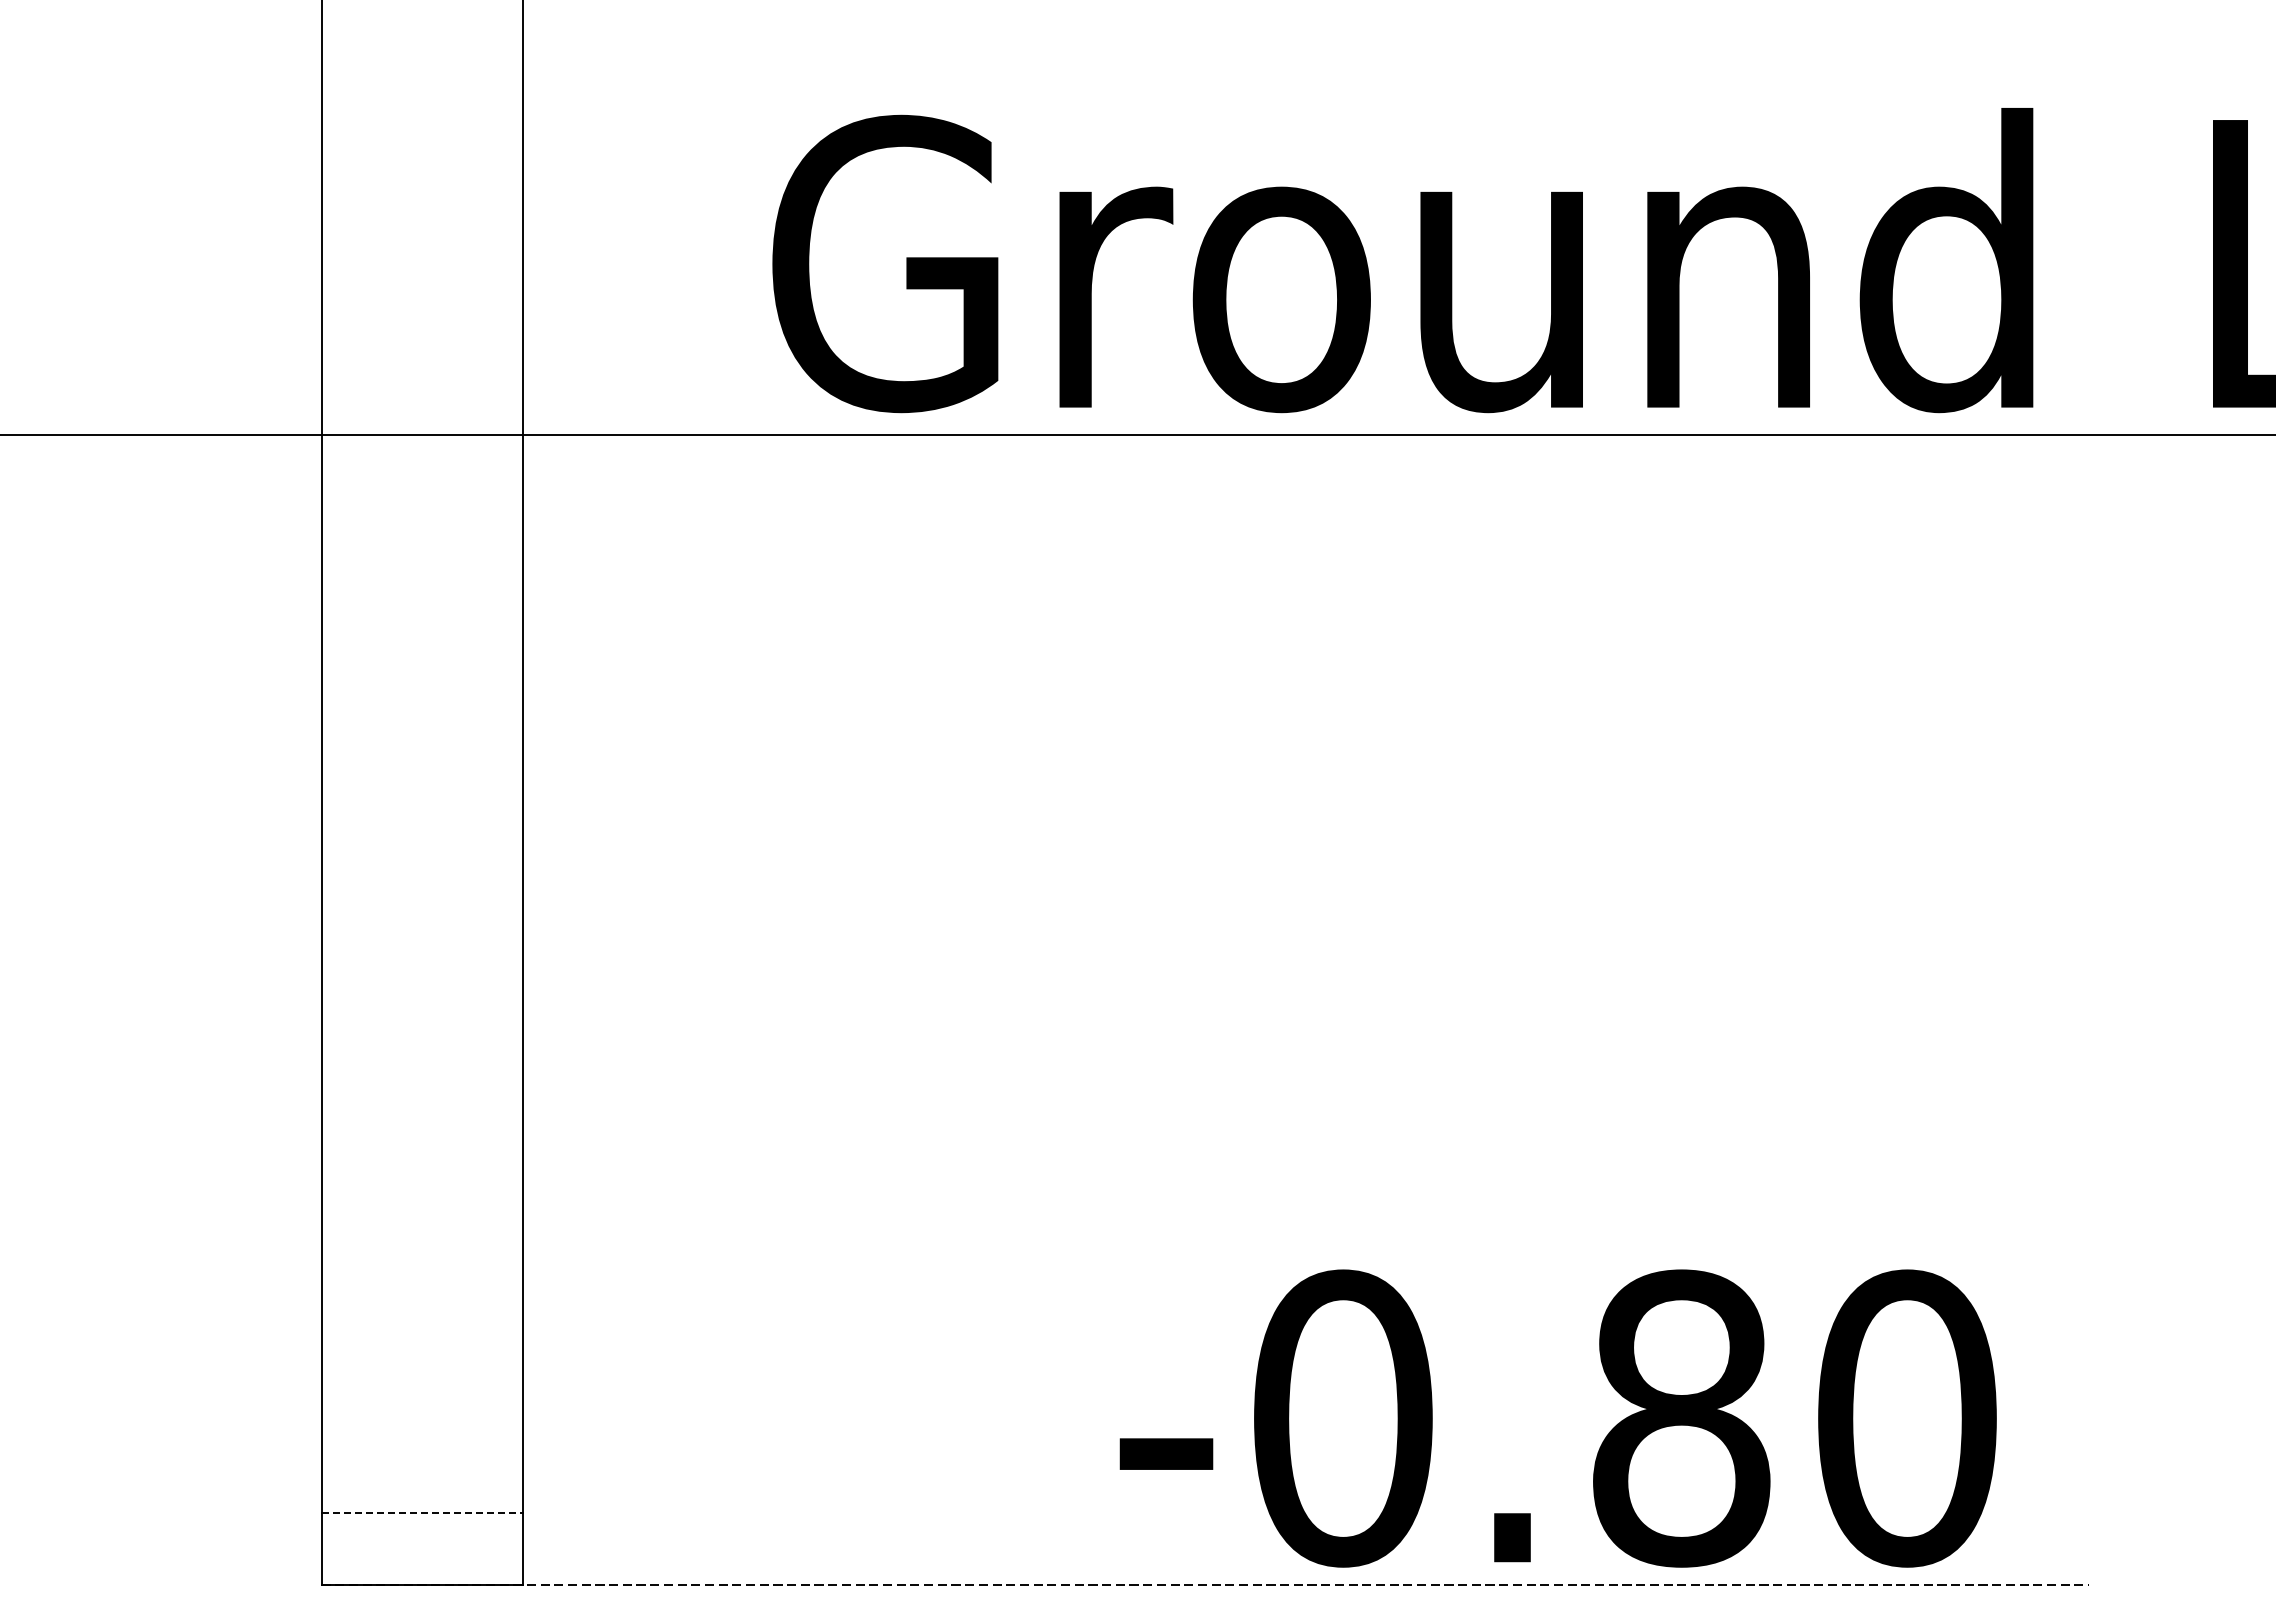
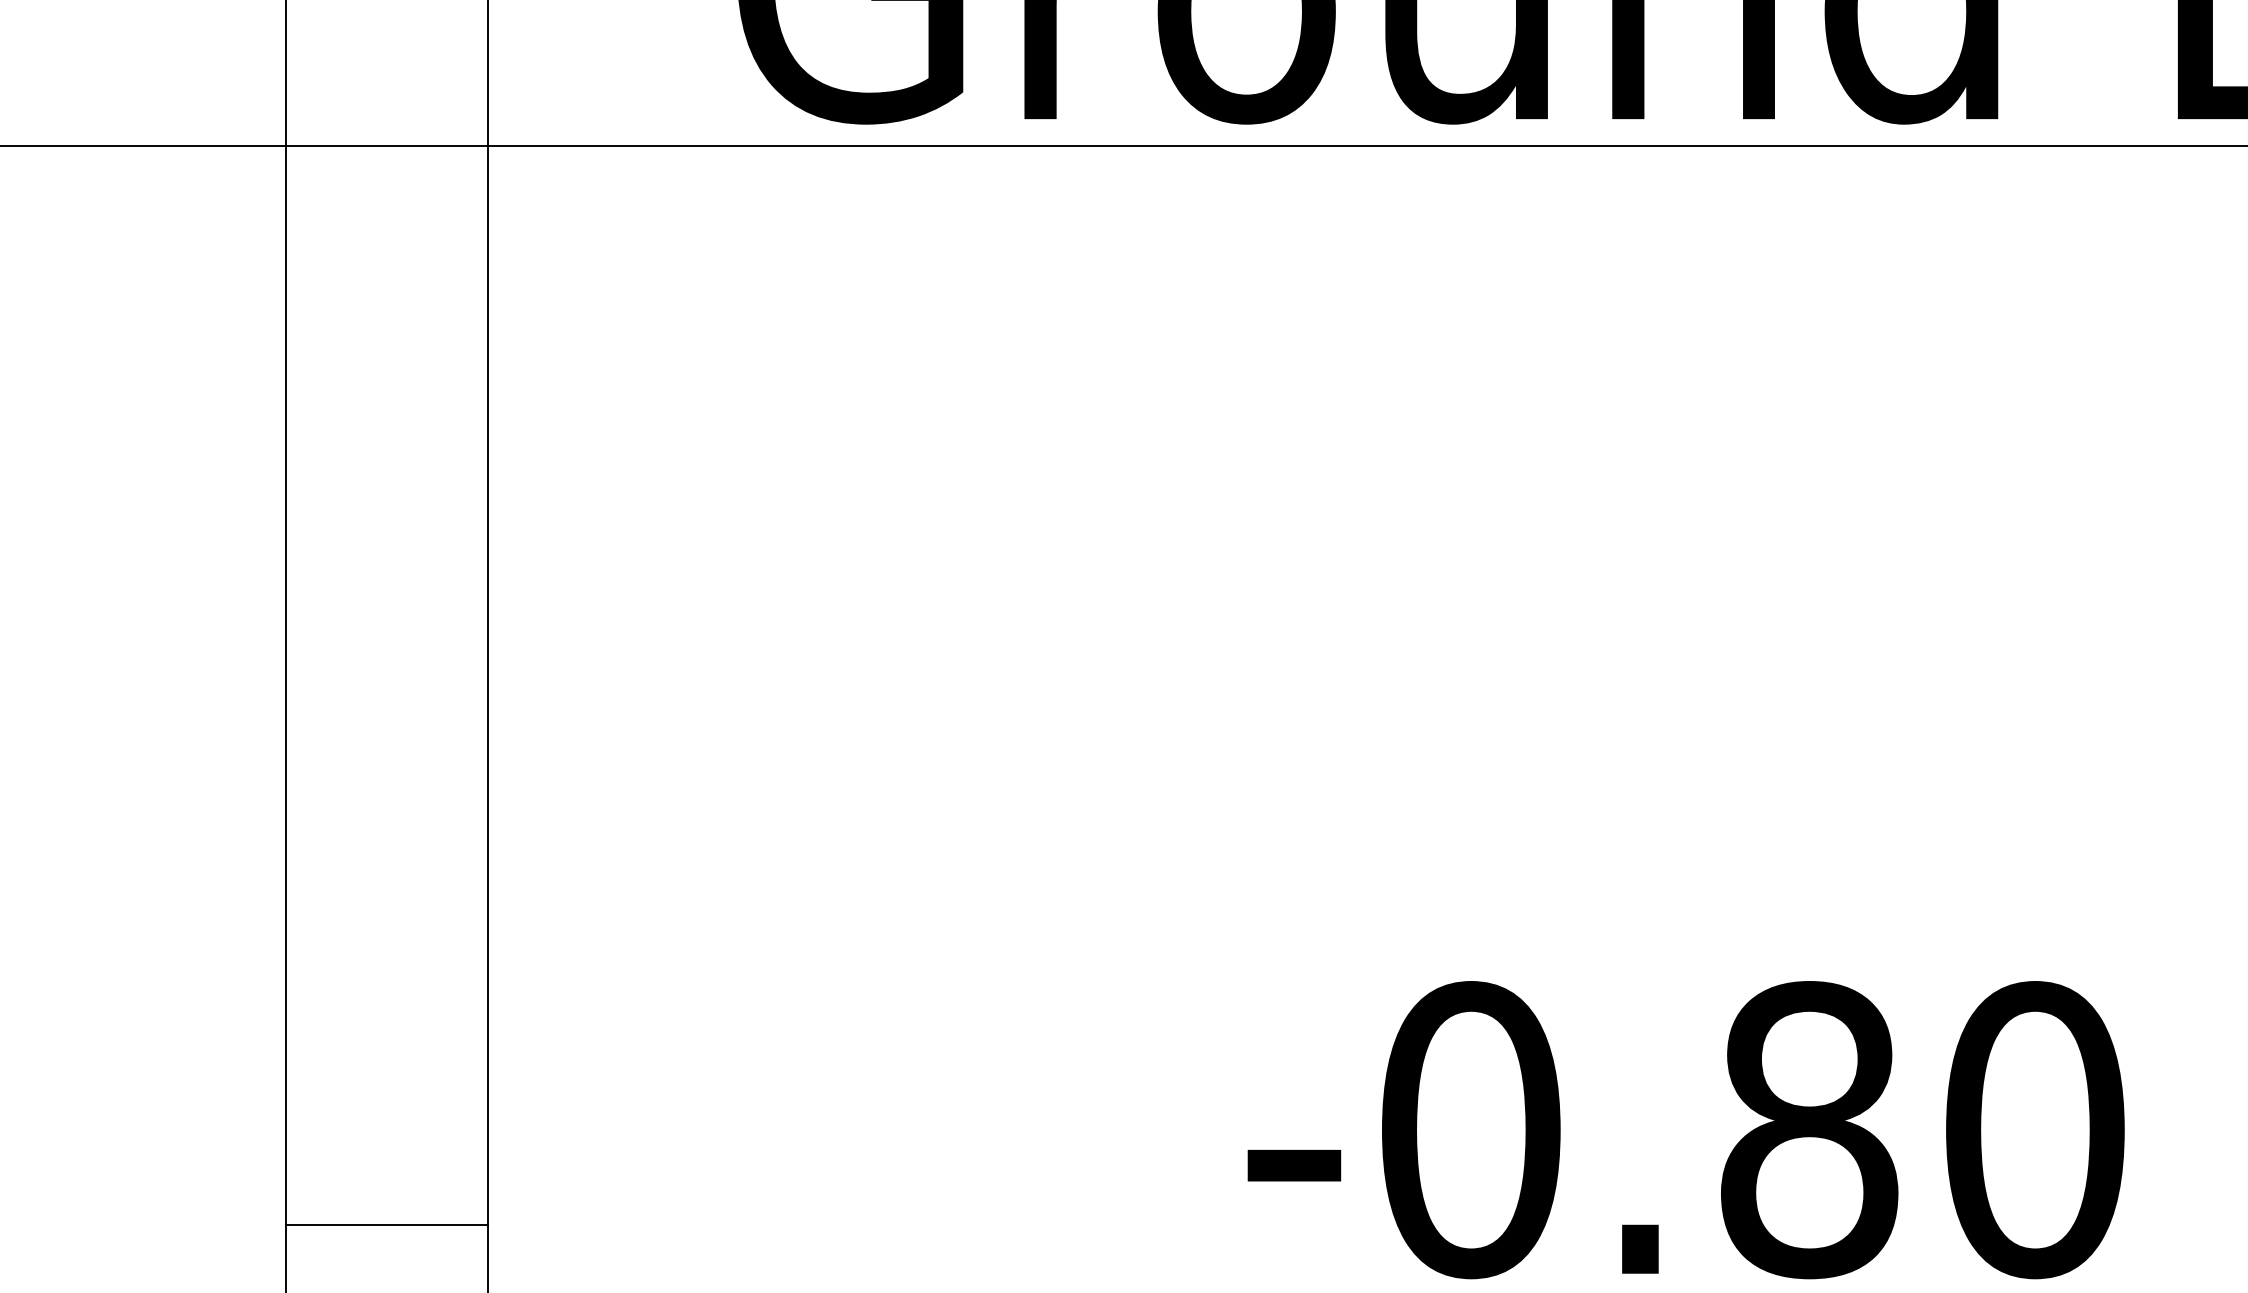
text: (1557, 1418) -> (1685, 1130), moved
line: (422, 1513) -> (387, 1225), dashed -> solid

